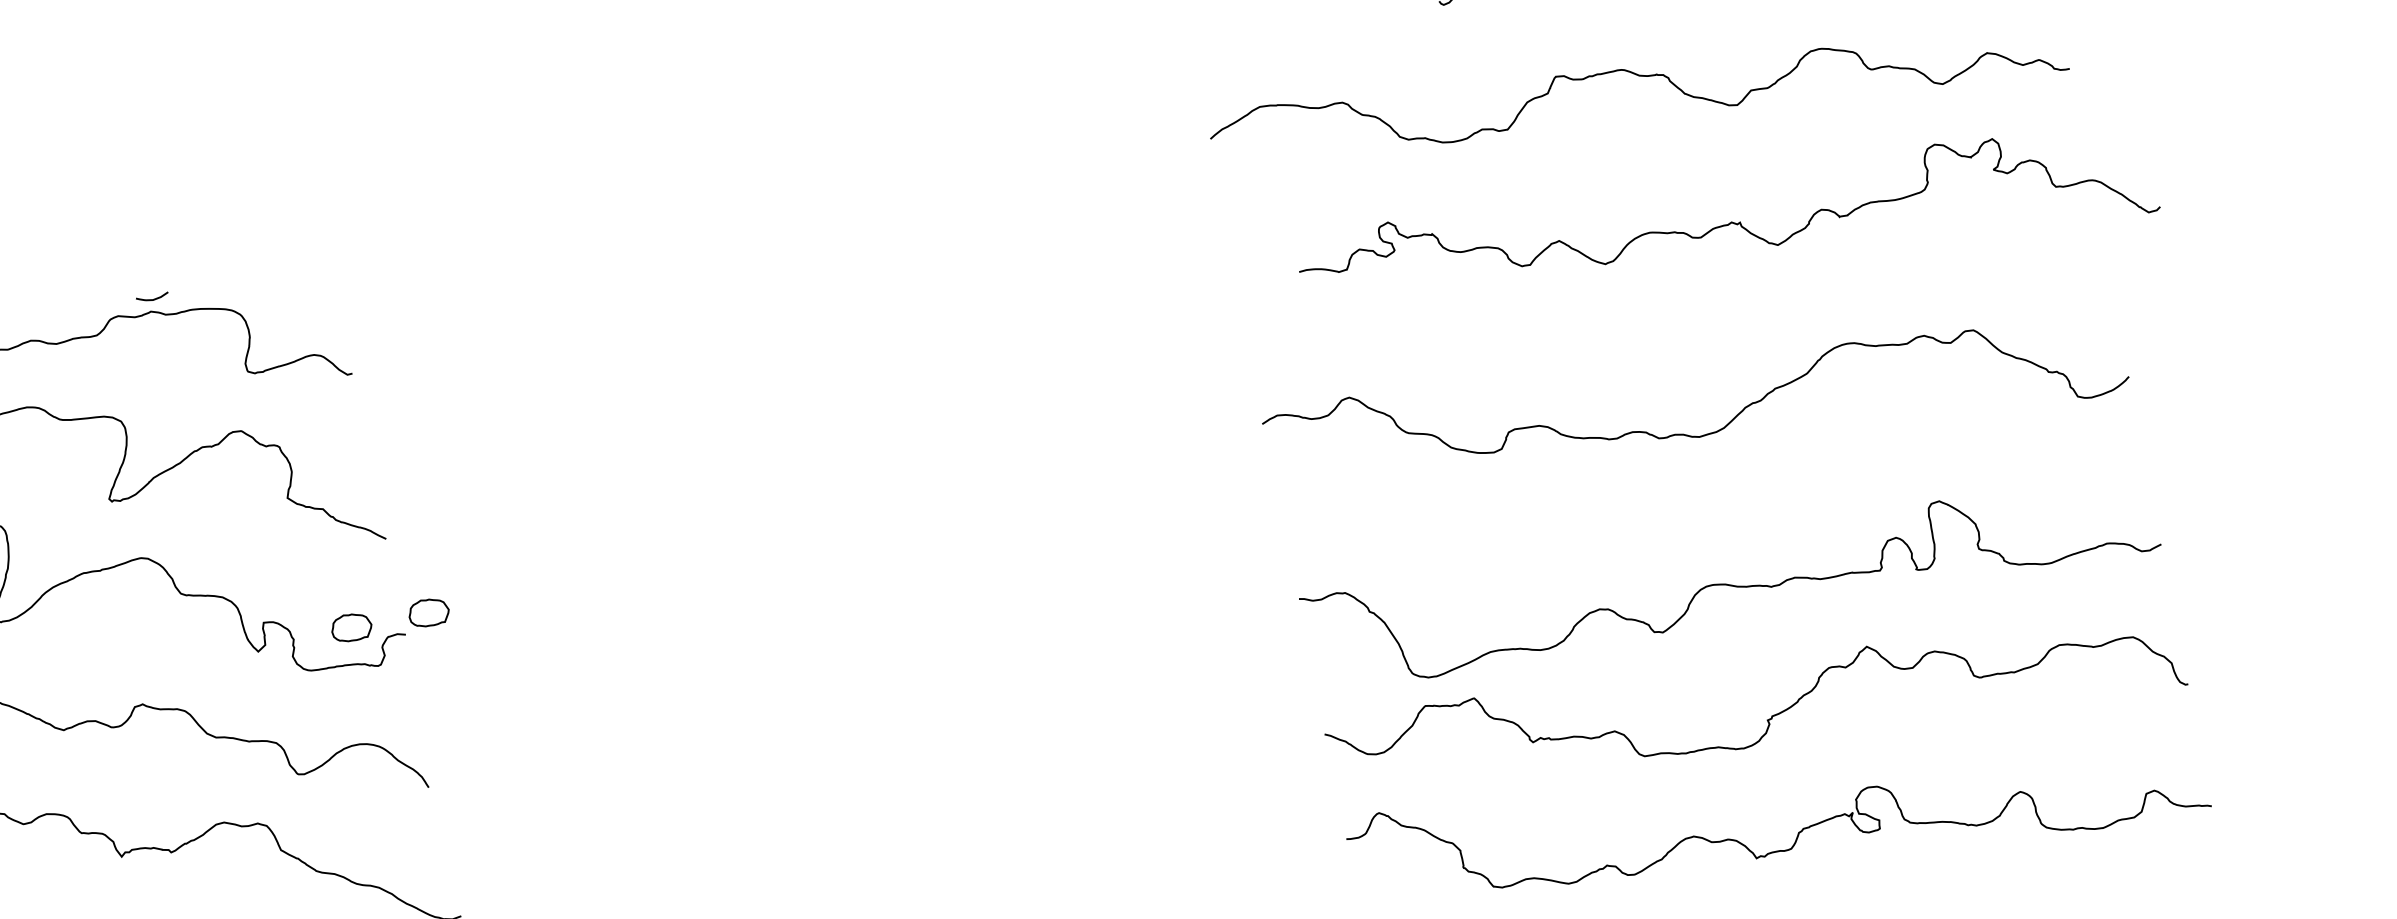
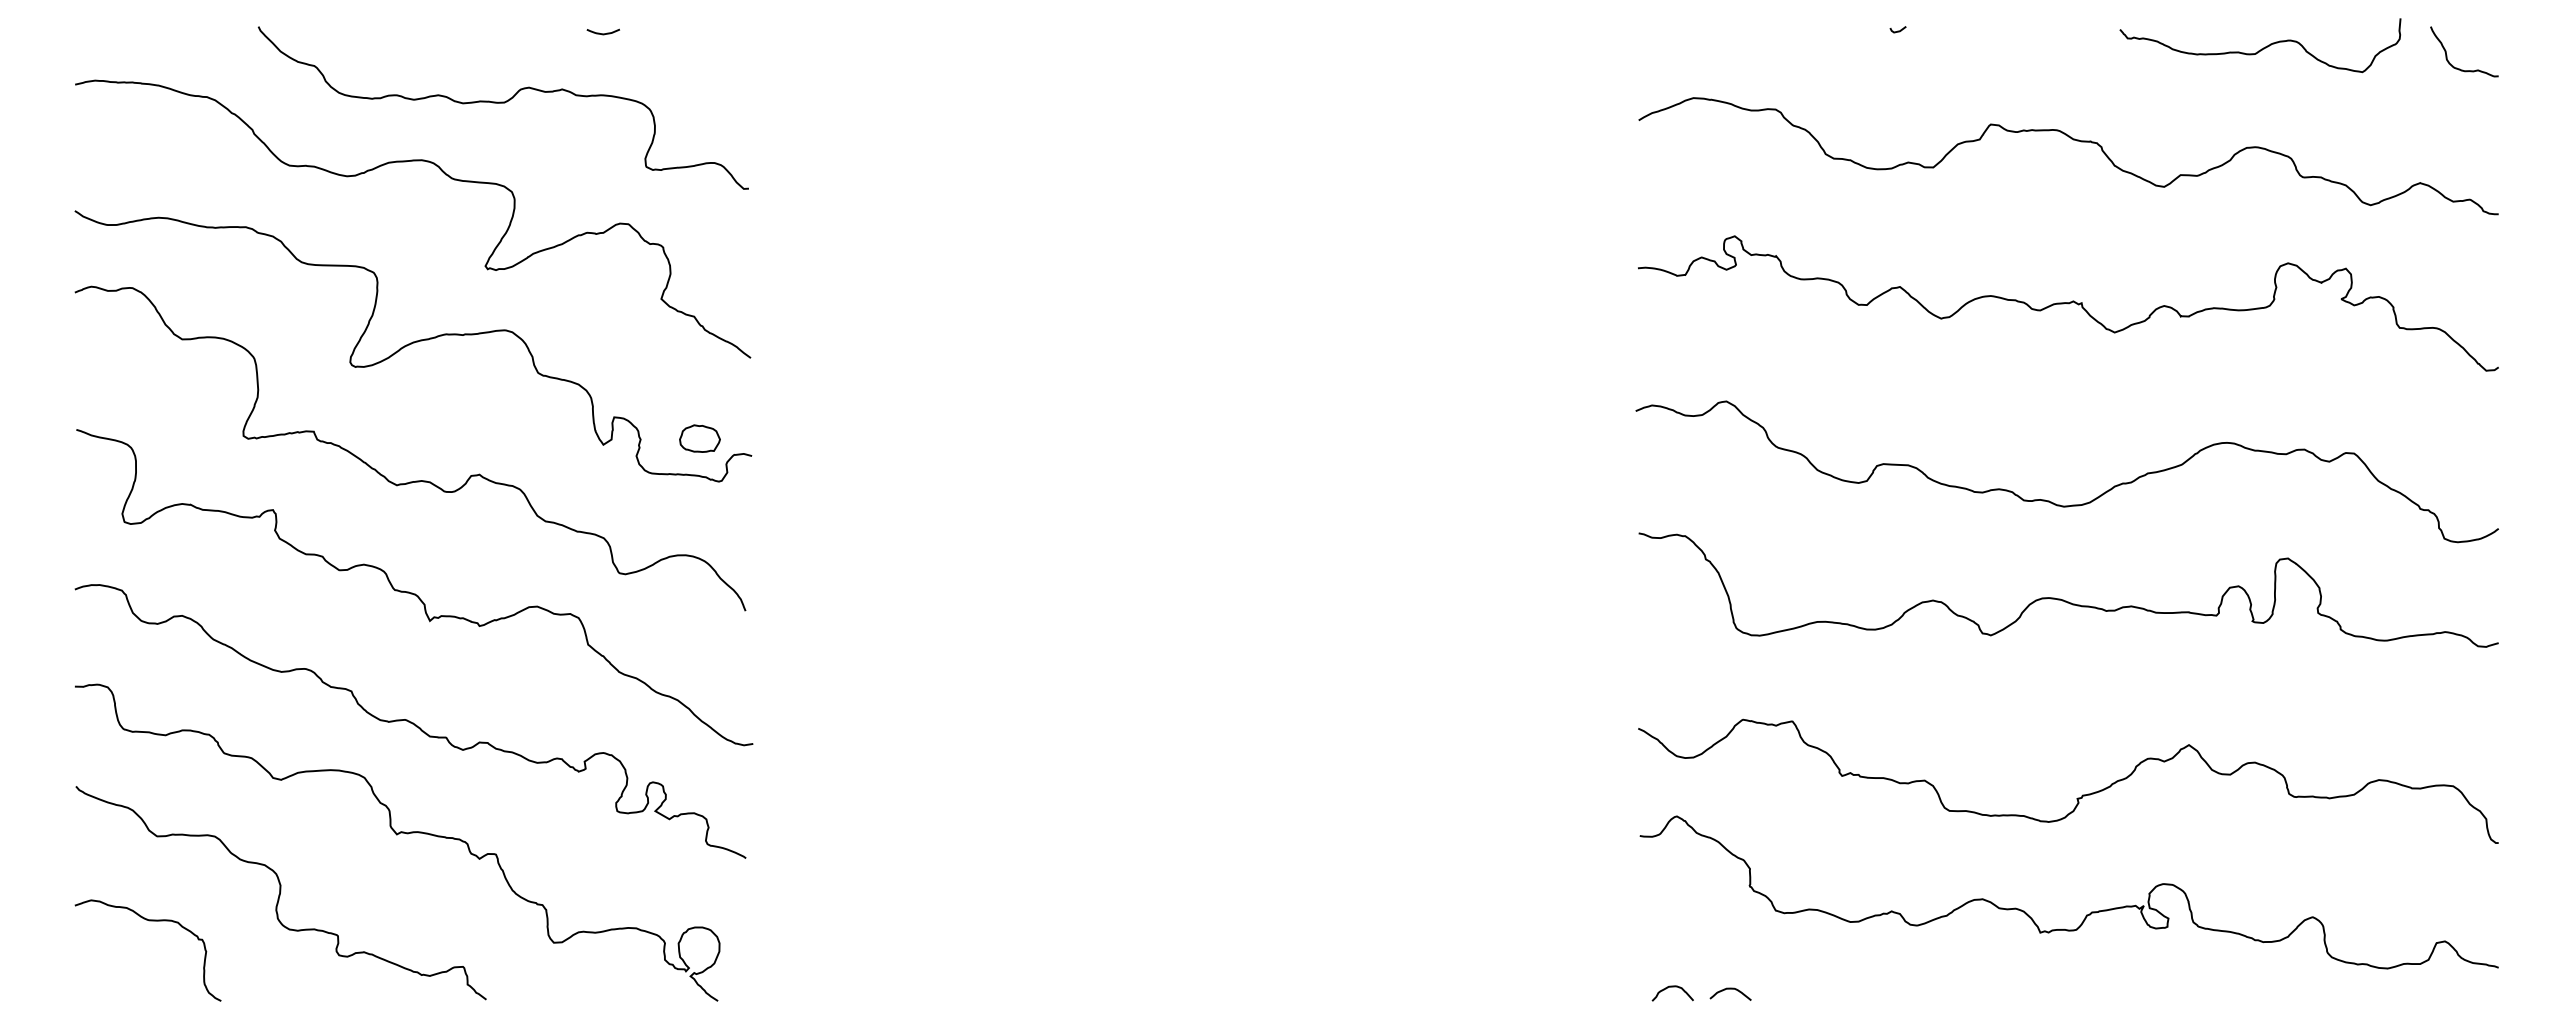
curve: (1727, 225) -> (2068, 303), moved
curve: (151, 299) -> (602, 33), moved
curve: (1727, 583) -> (2063, 599), moved
part: (428, 612) -> (778, 438), removed

